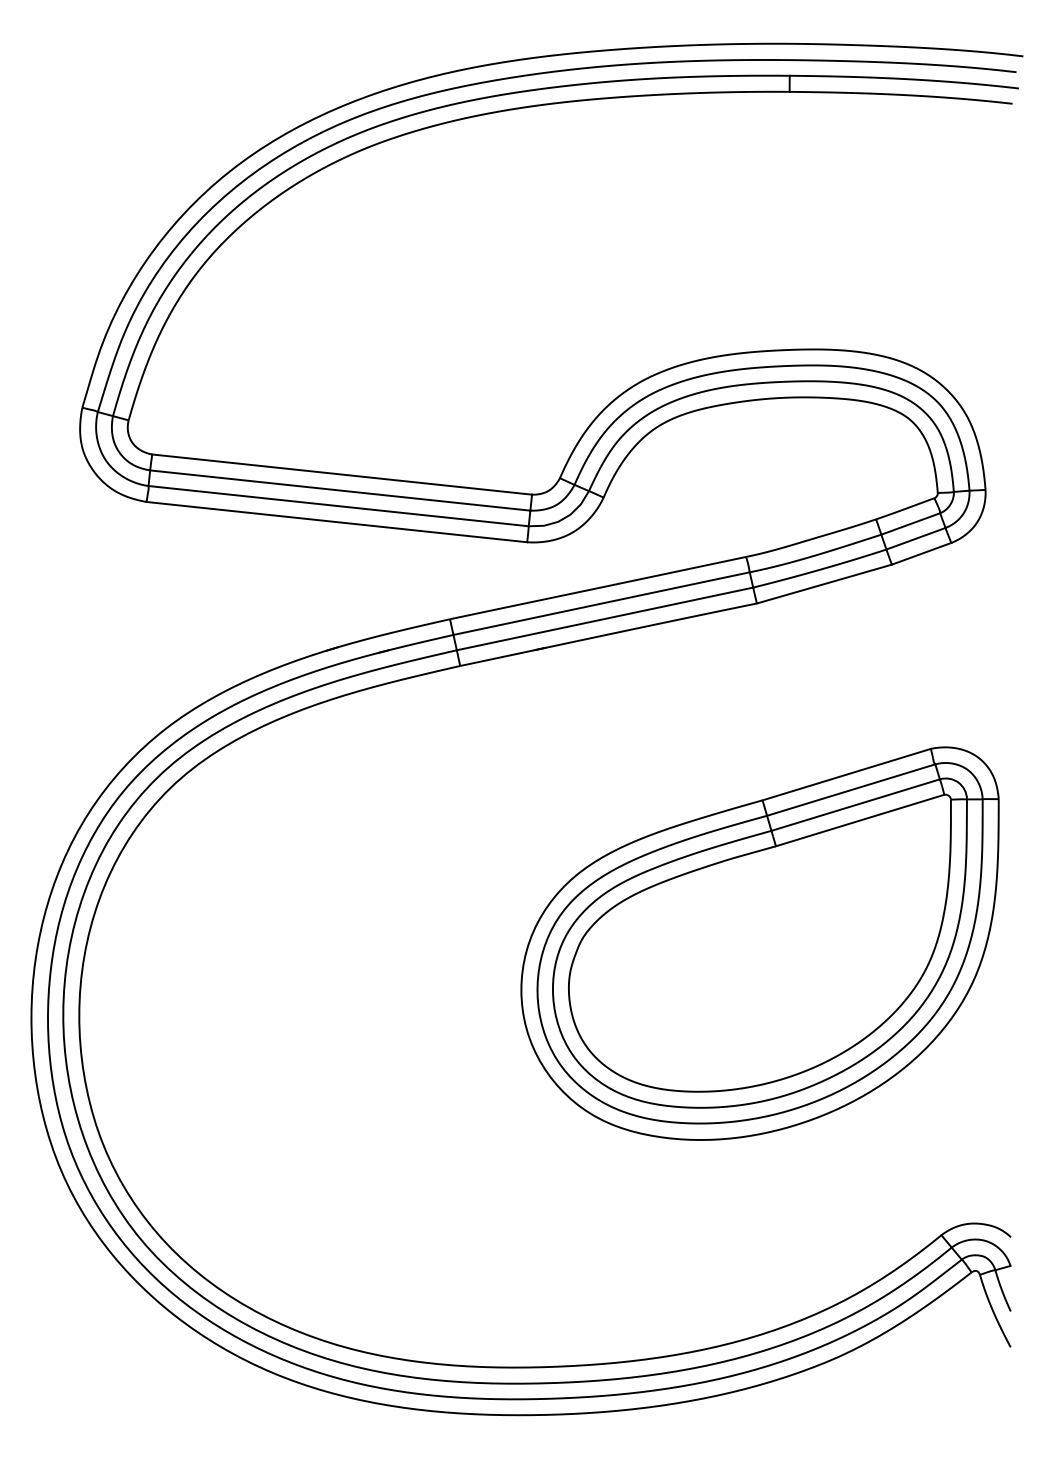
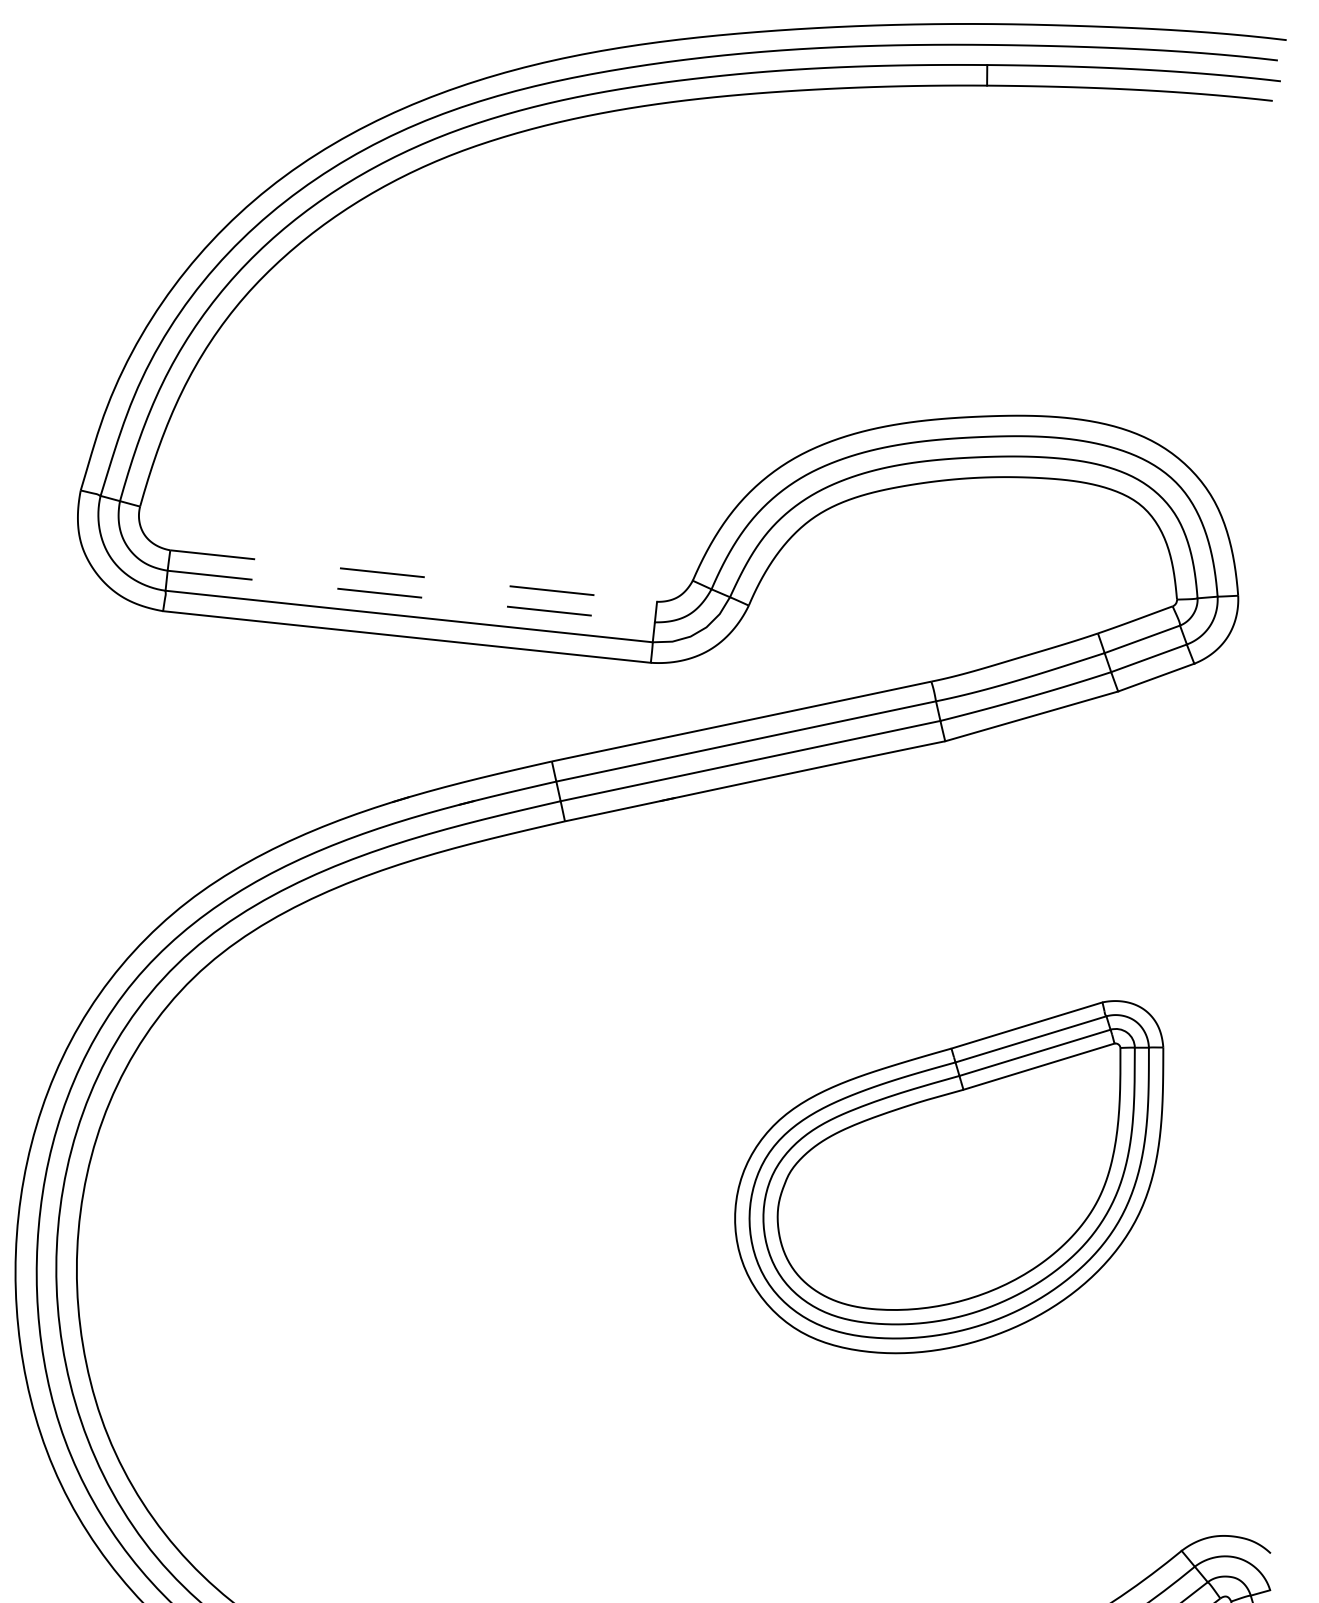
line: (342, 474) -> (414, 575), solid -> dashed
line: (340, 490) -> (411, 596), solid -> dashed
part: (759, 943) -> (948, 1176), size x0.7

